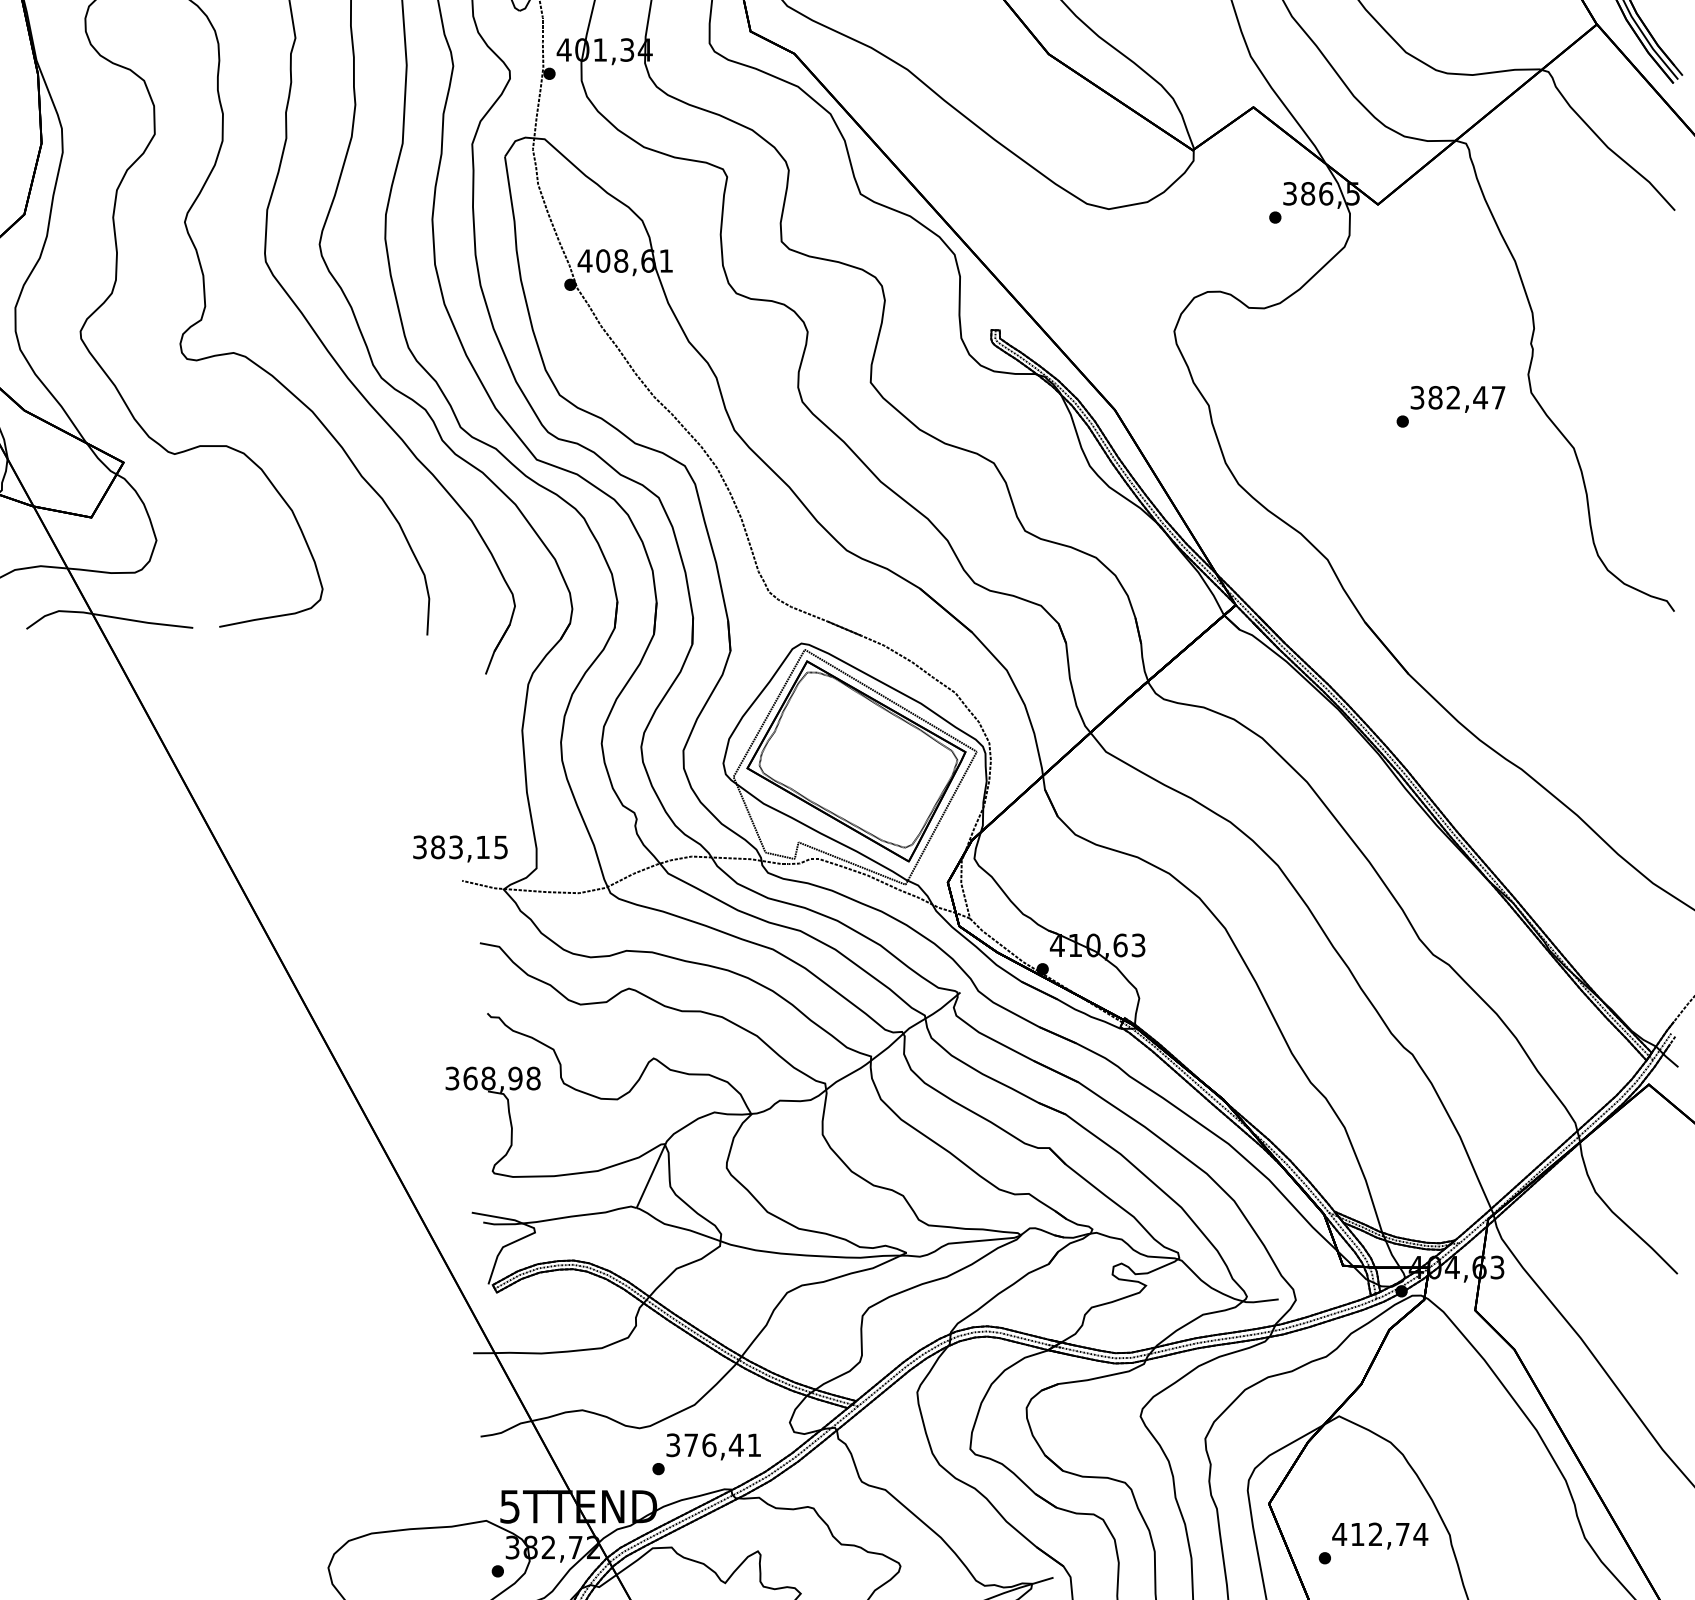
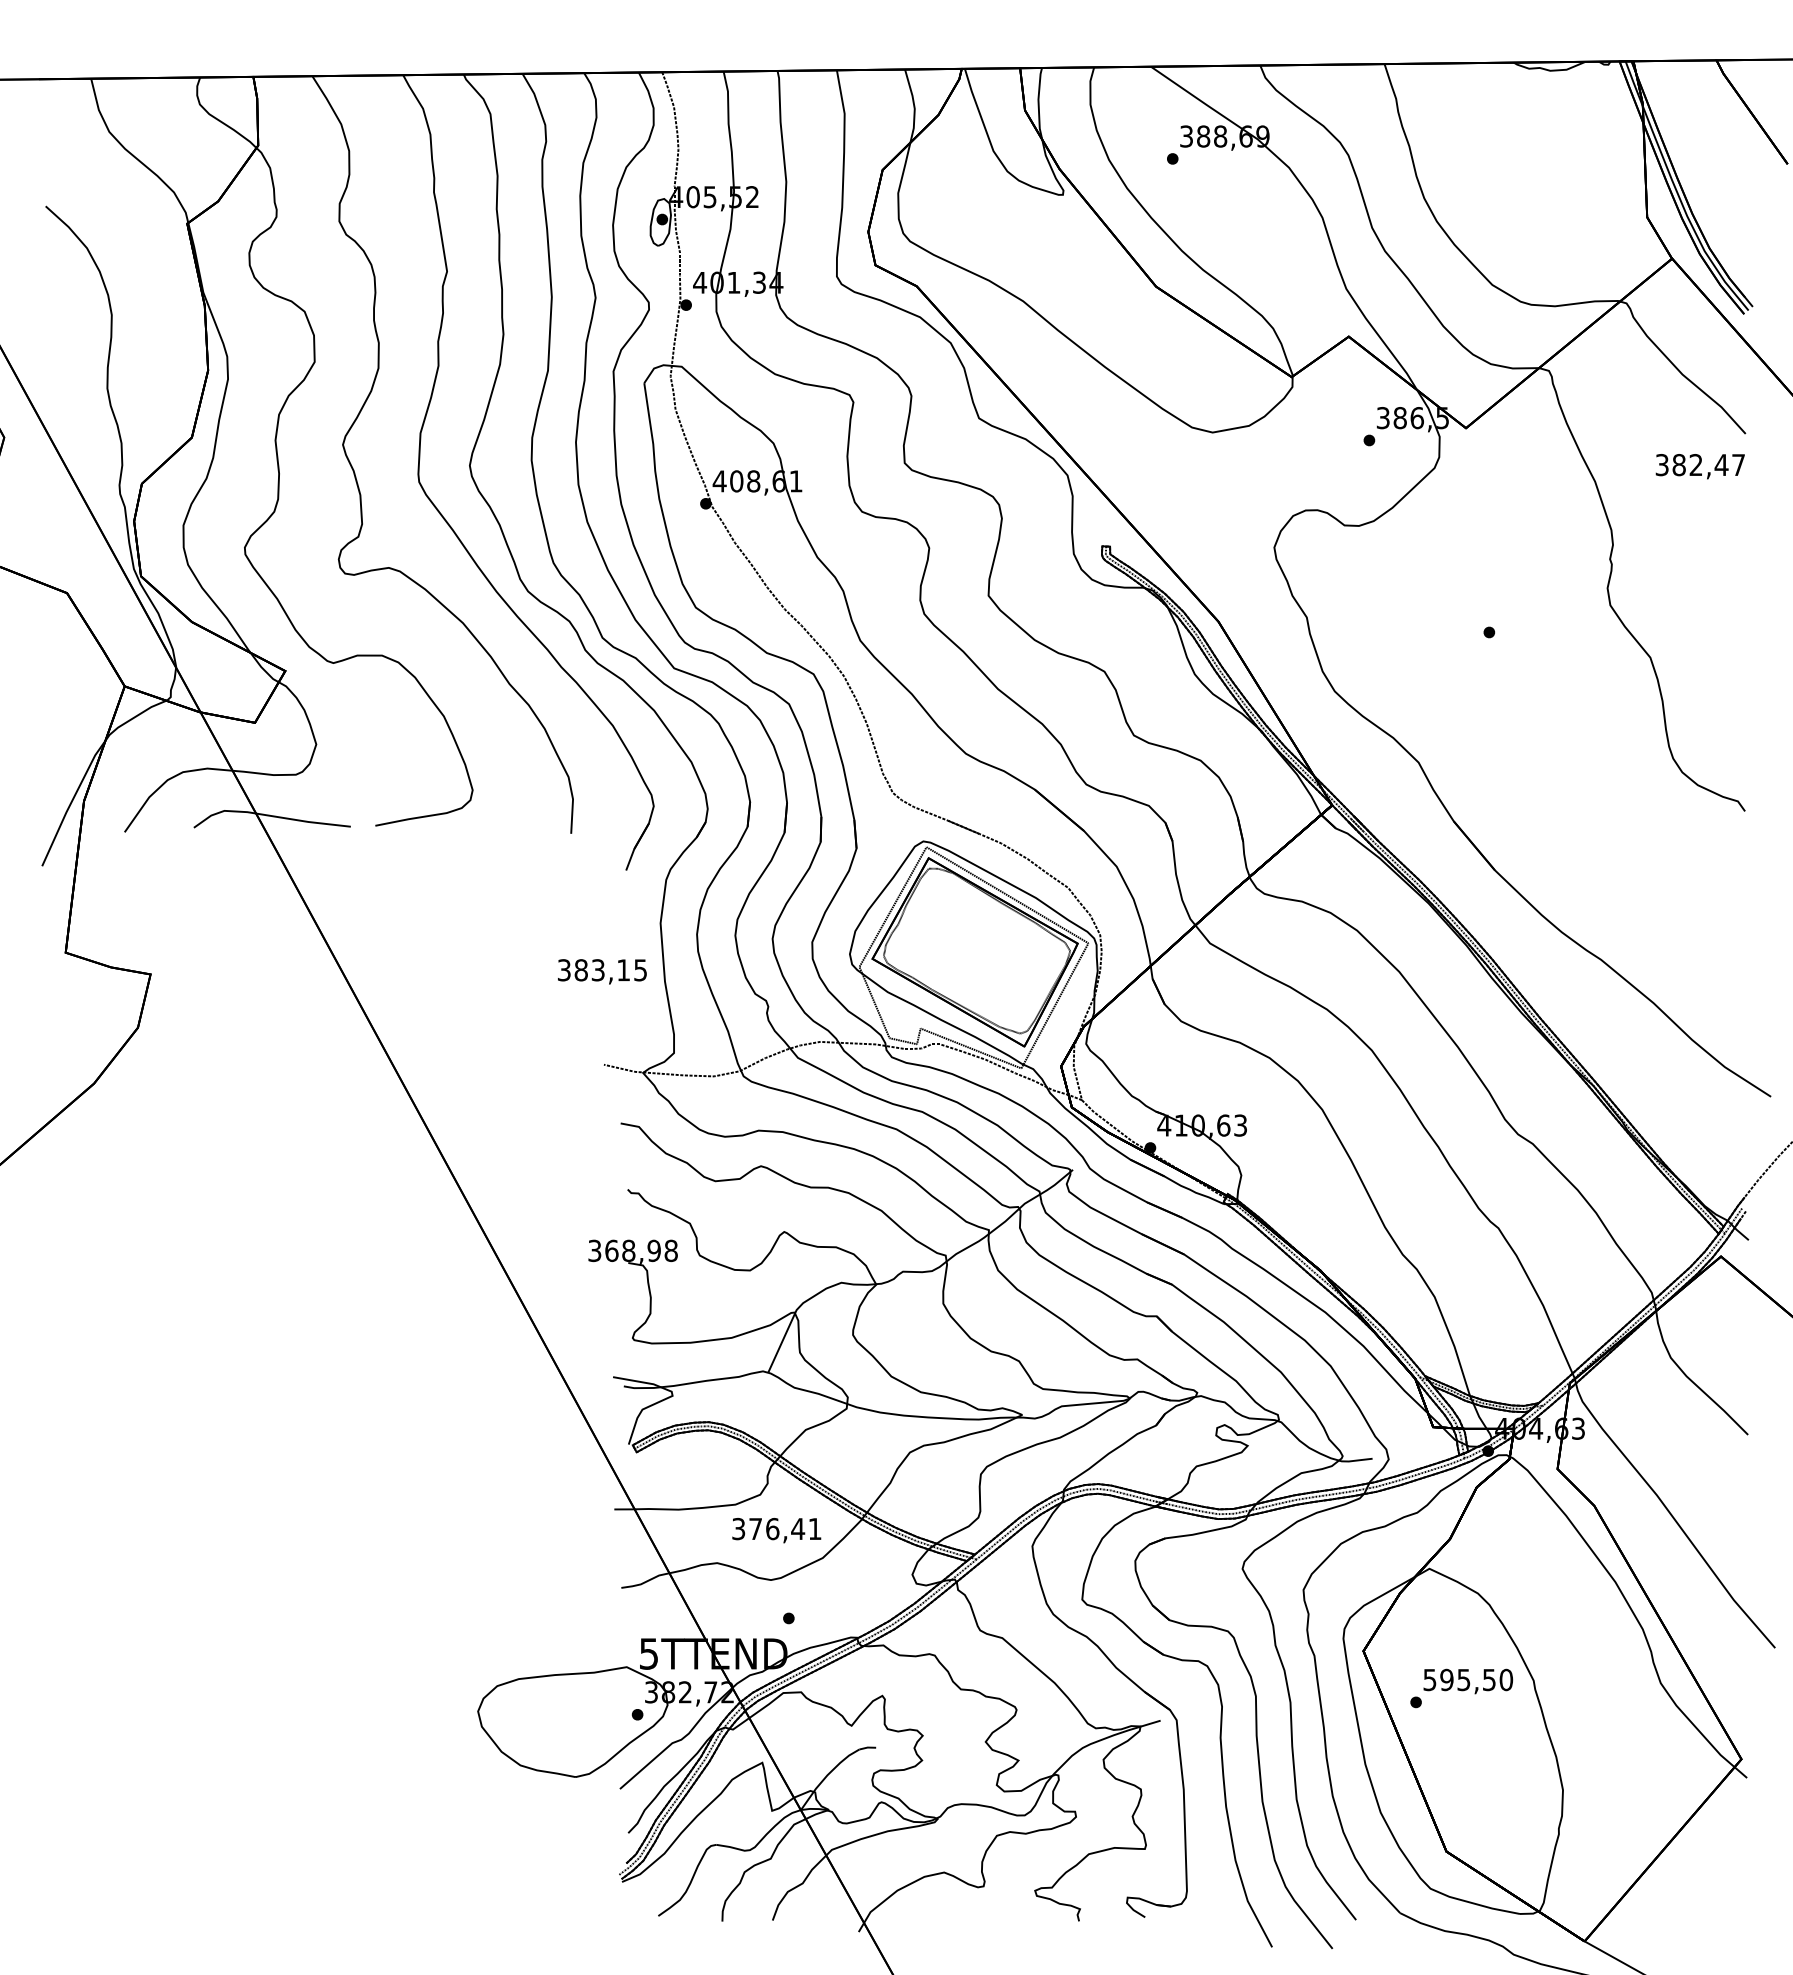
text: (1457, 399) -> (1699, 466), moved
text: (460, 848) -> (602, 971), moved
text: (713, 1446) -> (776, 1530), moved
text: (1379, 1533) -> (1467, 1679), 412,74 -> 595,50

